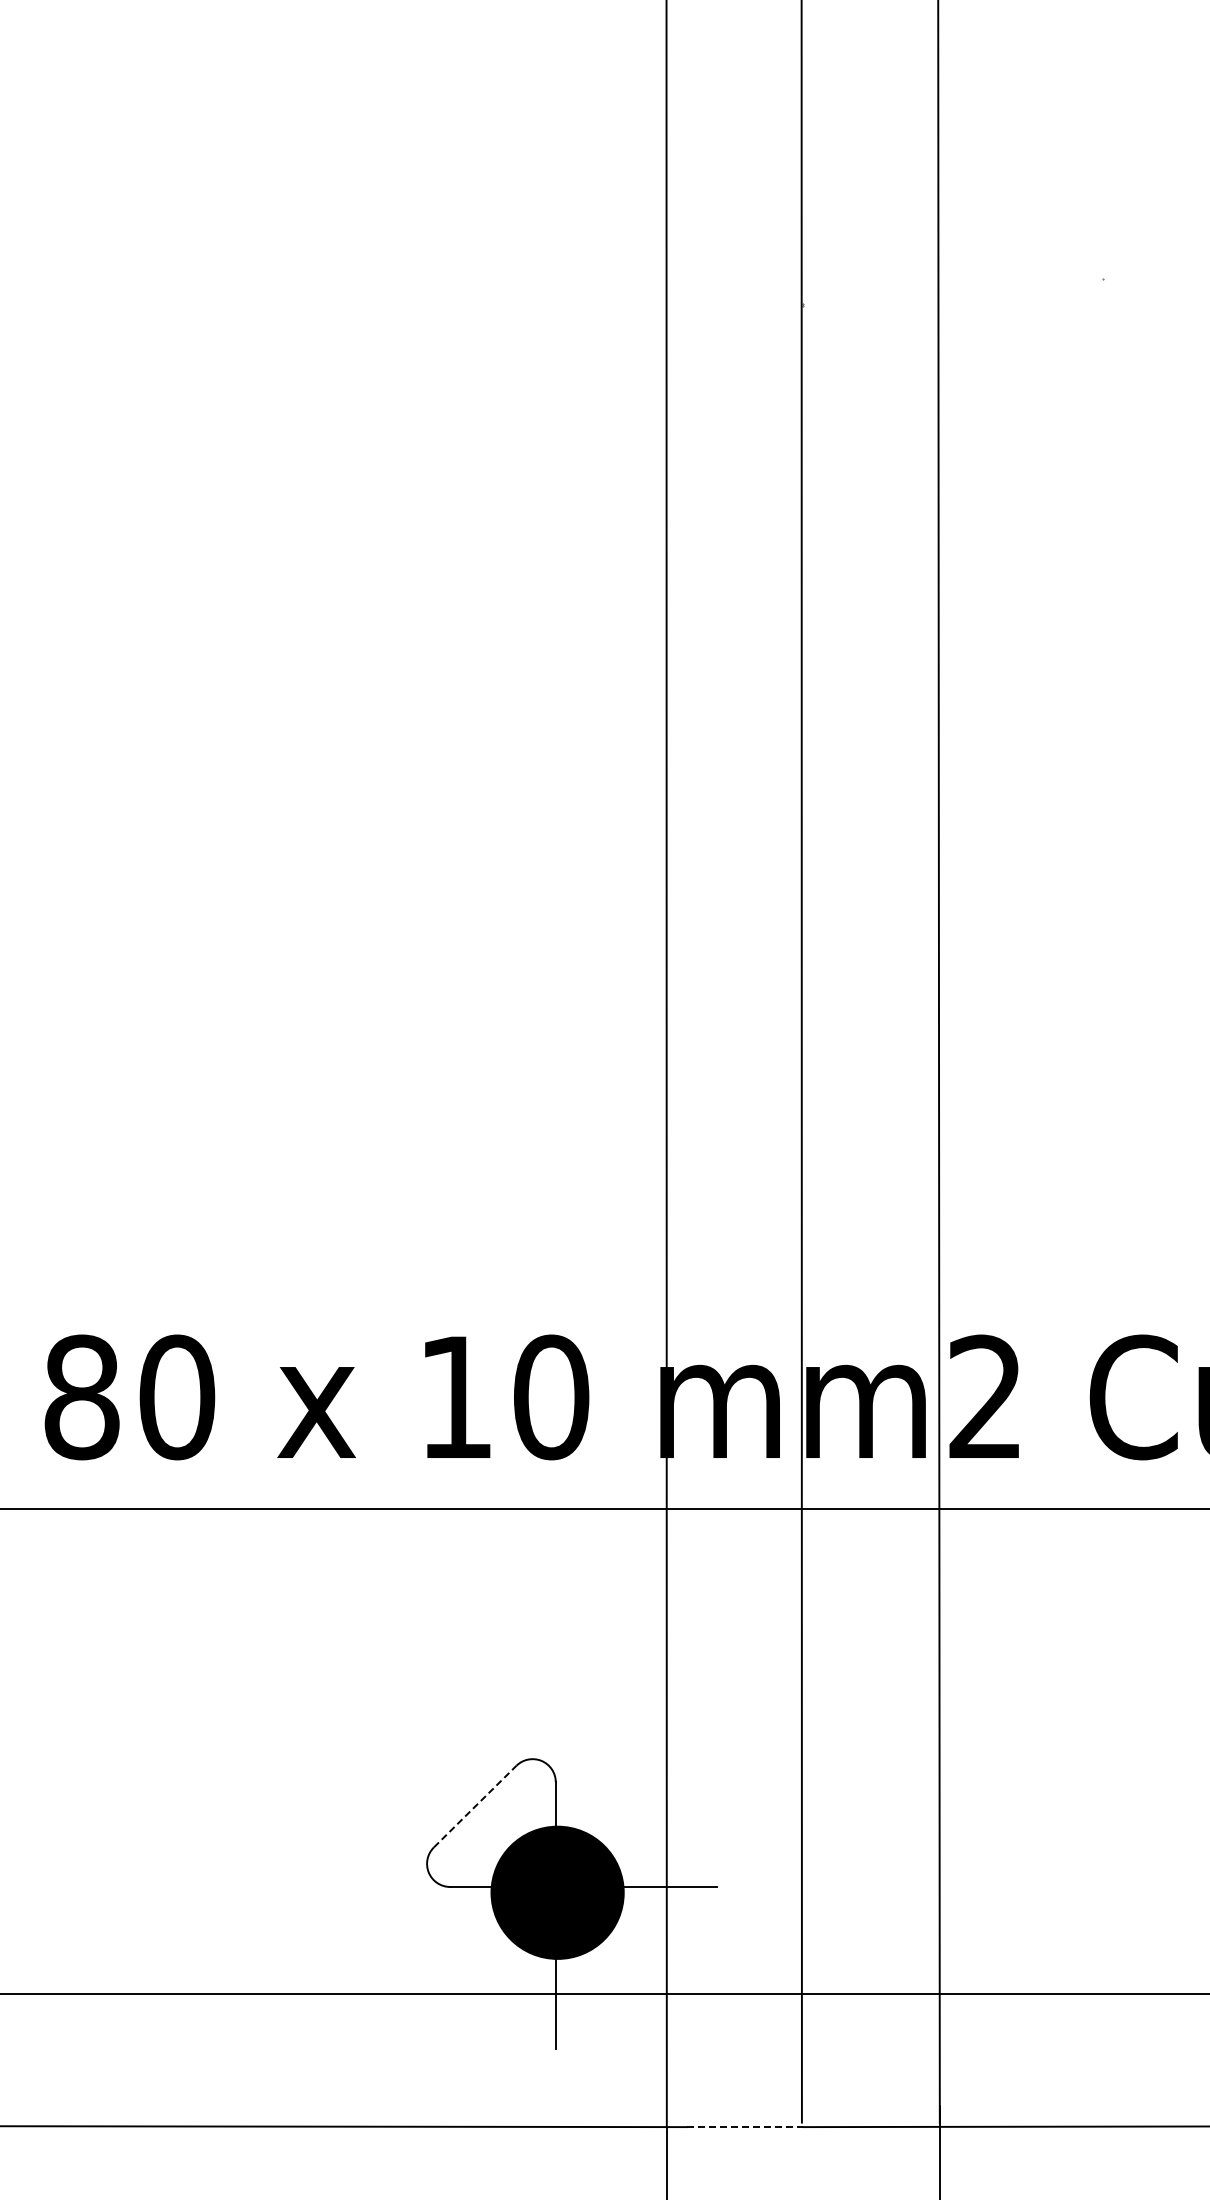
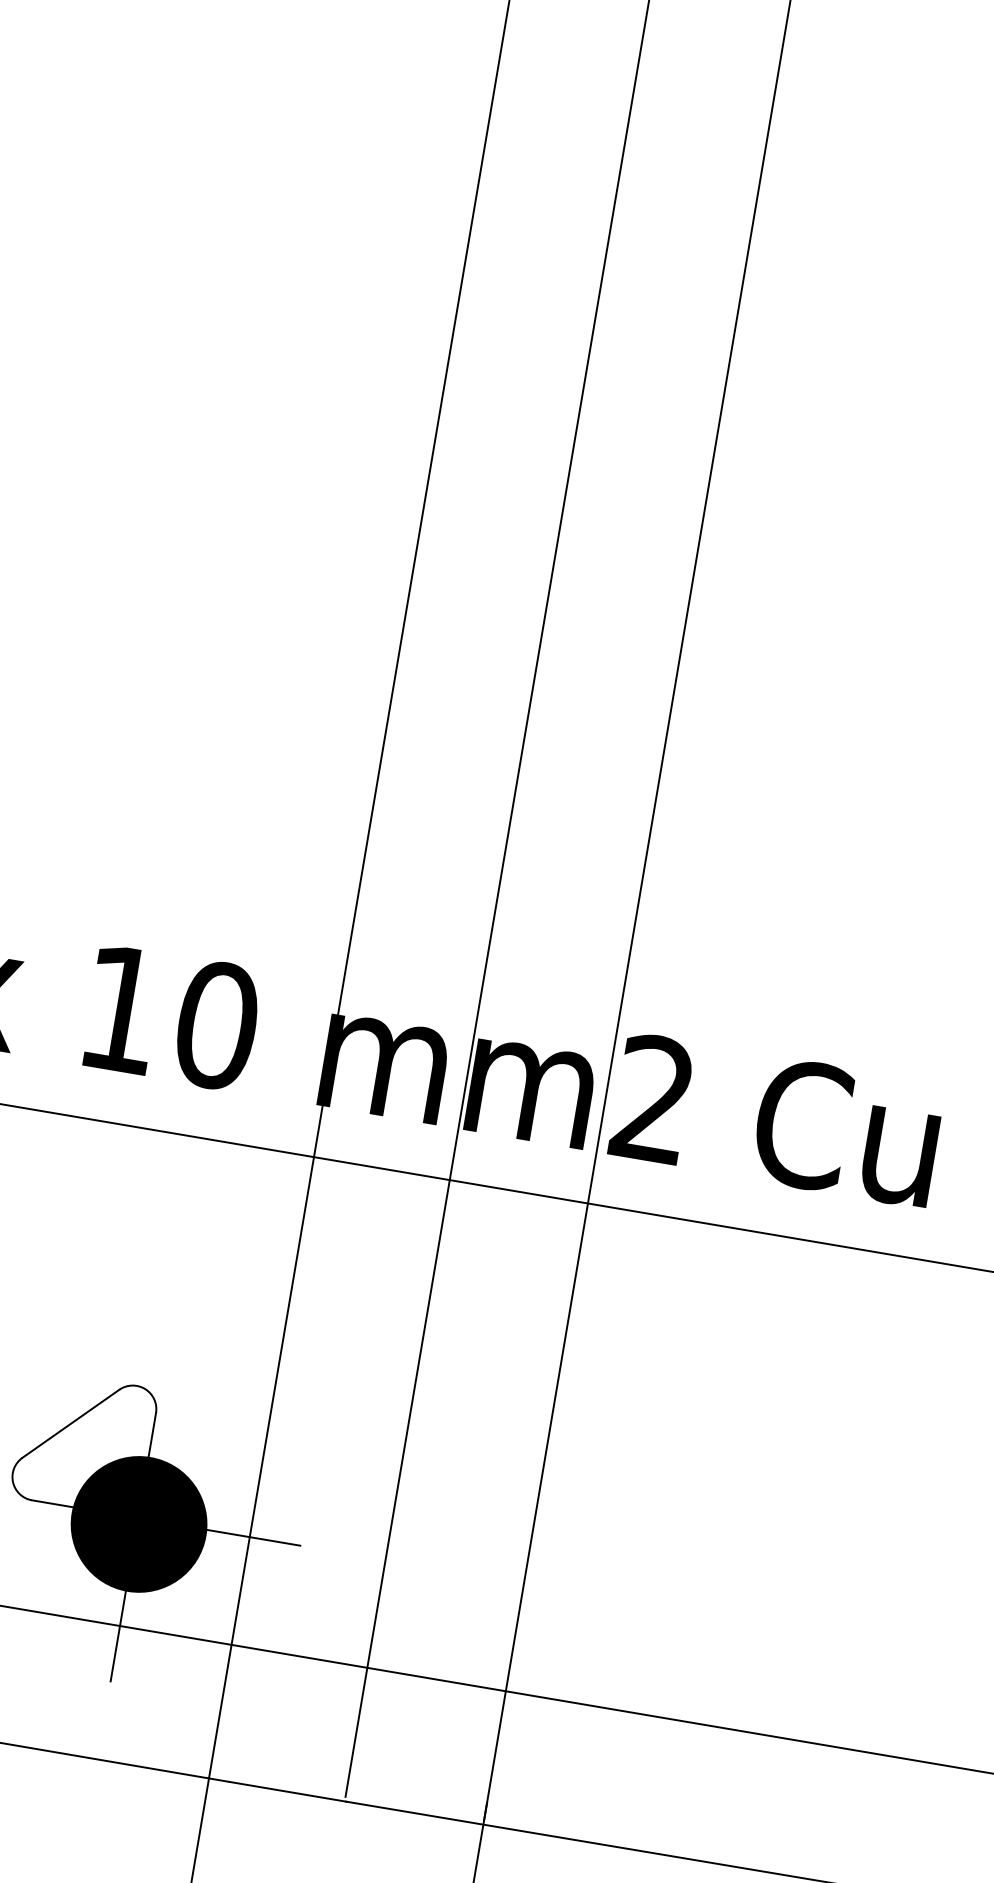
line: (475, 1806) -> (71, 1423), dashed -> solid
line: (745, 2127) -> (287, 1792), dashed -> solid

